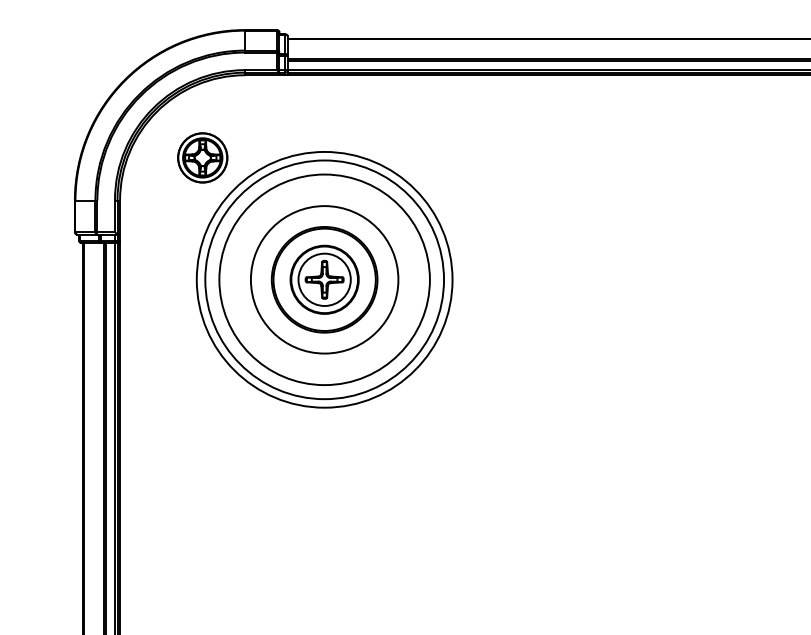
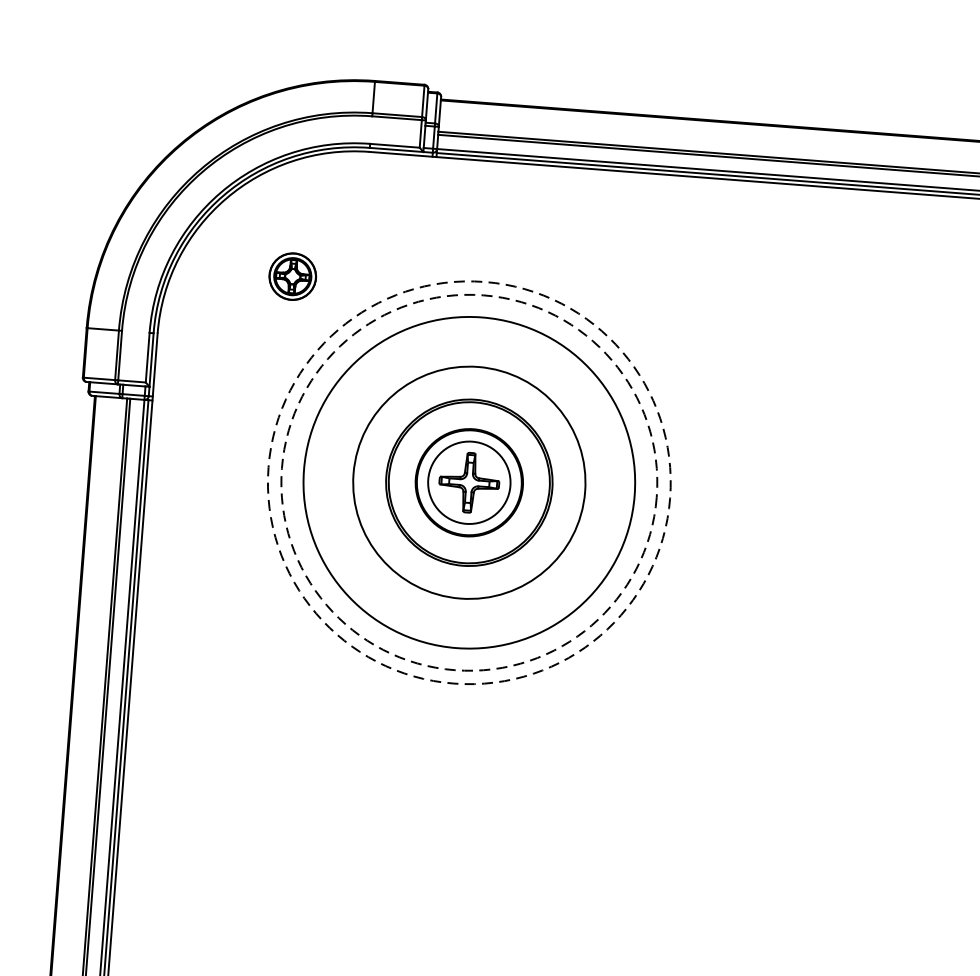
part: (202, 157) -> (292, 275), size x0.6
circle: (324, 279) -> (469, 482), solid -> dashed
circle: (324, 279) -> (469, 482), solid -> dashed

